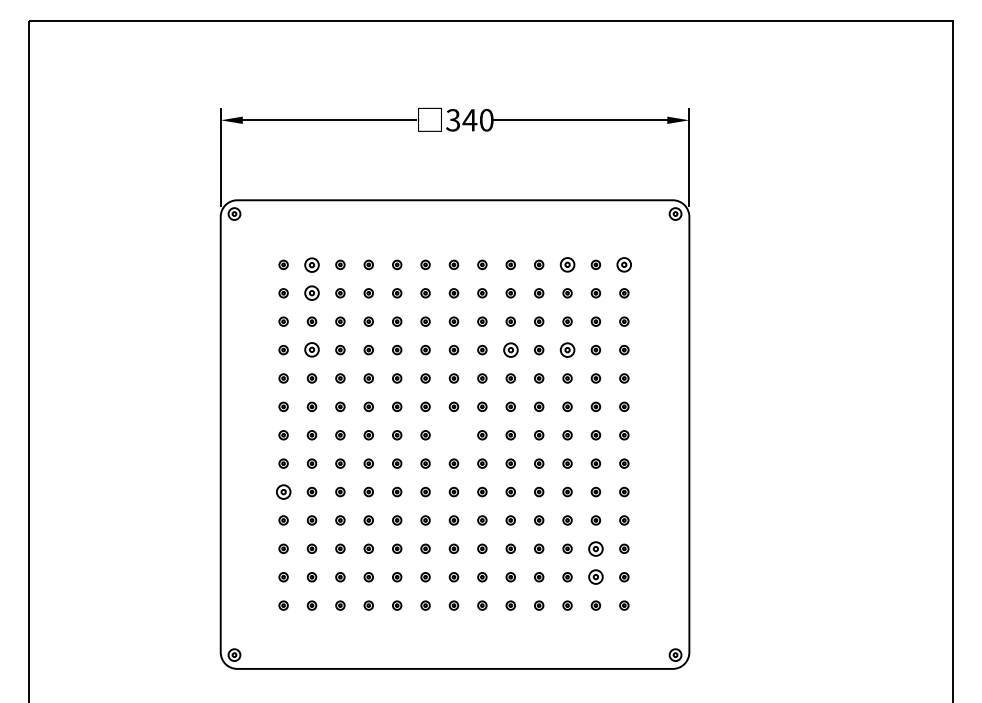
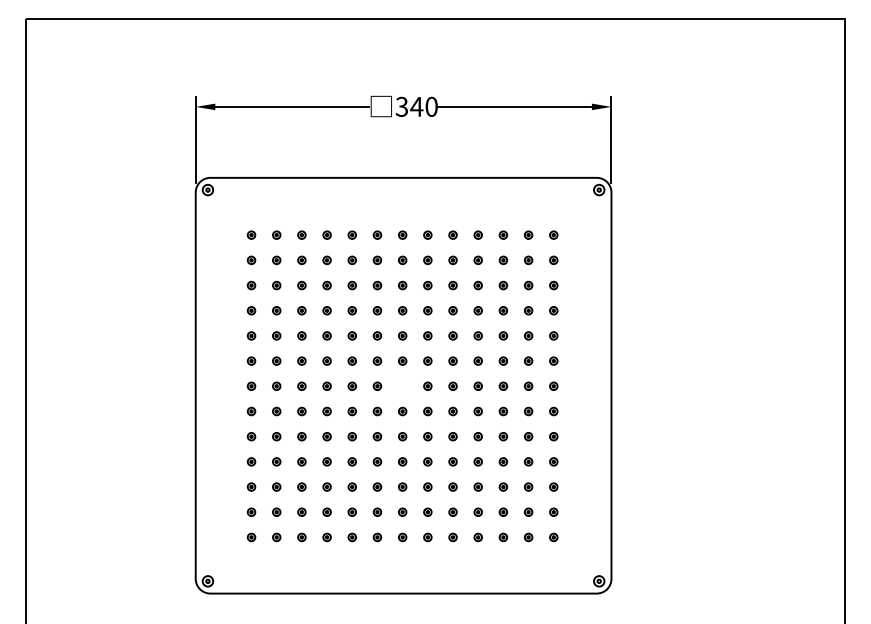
part: (311, 264) -> (276, 234), size x0.62
part: (567, 264) -> (503, 234), size x0.62
part: (624, 264) -> (553, 234), size x0.62
part: (311, 293) -> (276, 260), size x0.62
part: (510, 349) -> (452, 310), size x0.62
part: (567, 349) -> (503, 310), size x0.62
part: (311, 350) -> (276, 311), size x0.62
part: (283, 491) -> (251, 436), size x0.62
part: (595, 548) -> (528, 486), size x0.62
part: (595, 577) -> (528, 512), size x0.62

